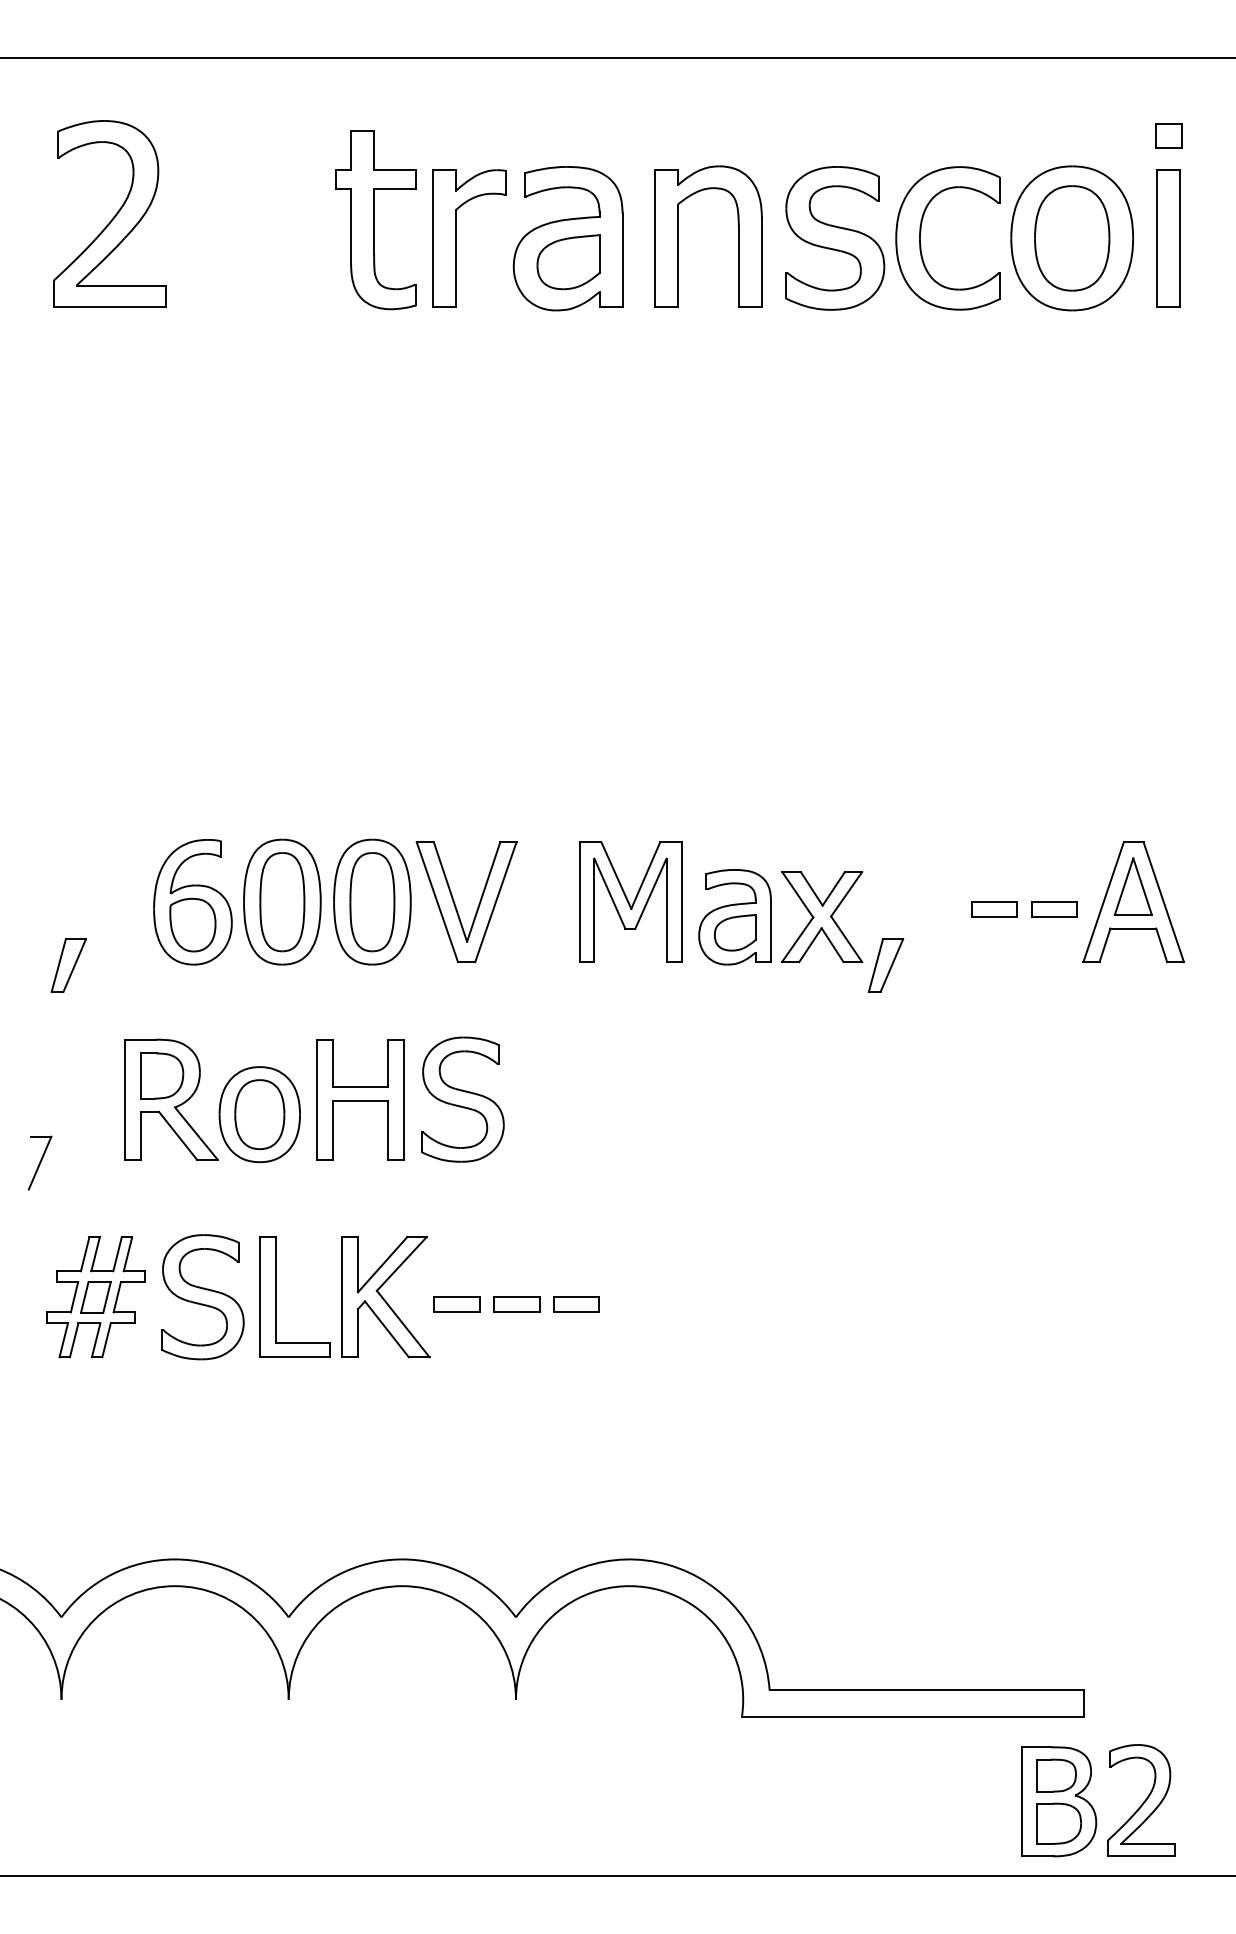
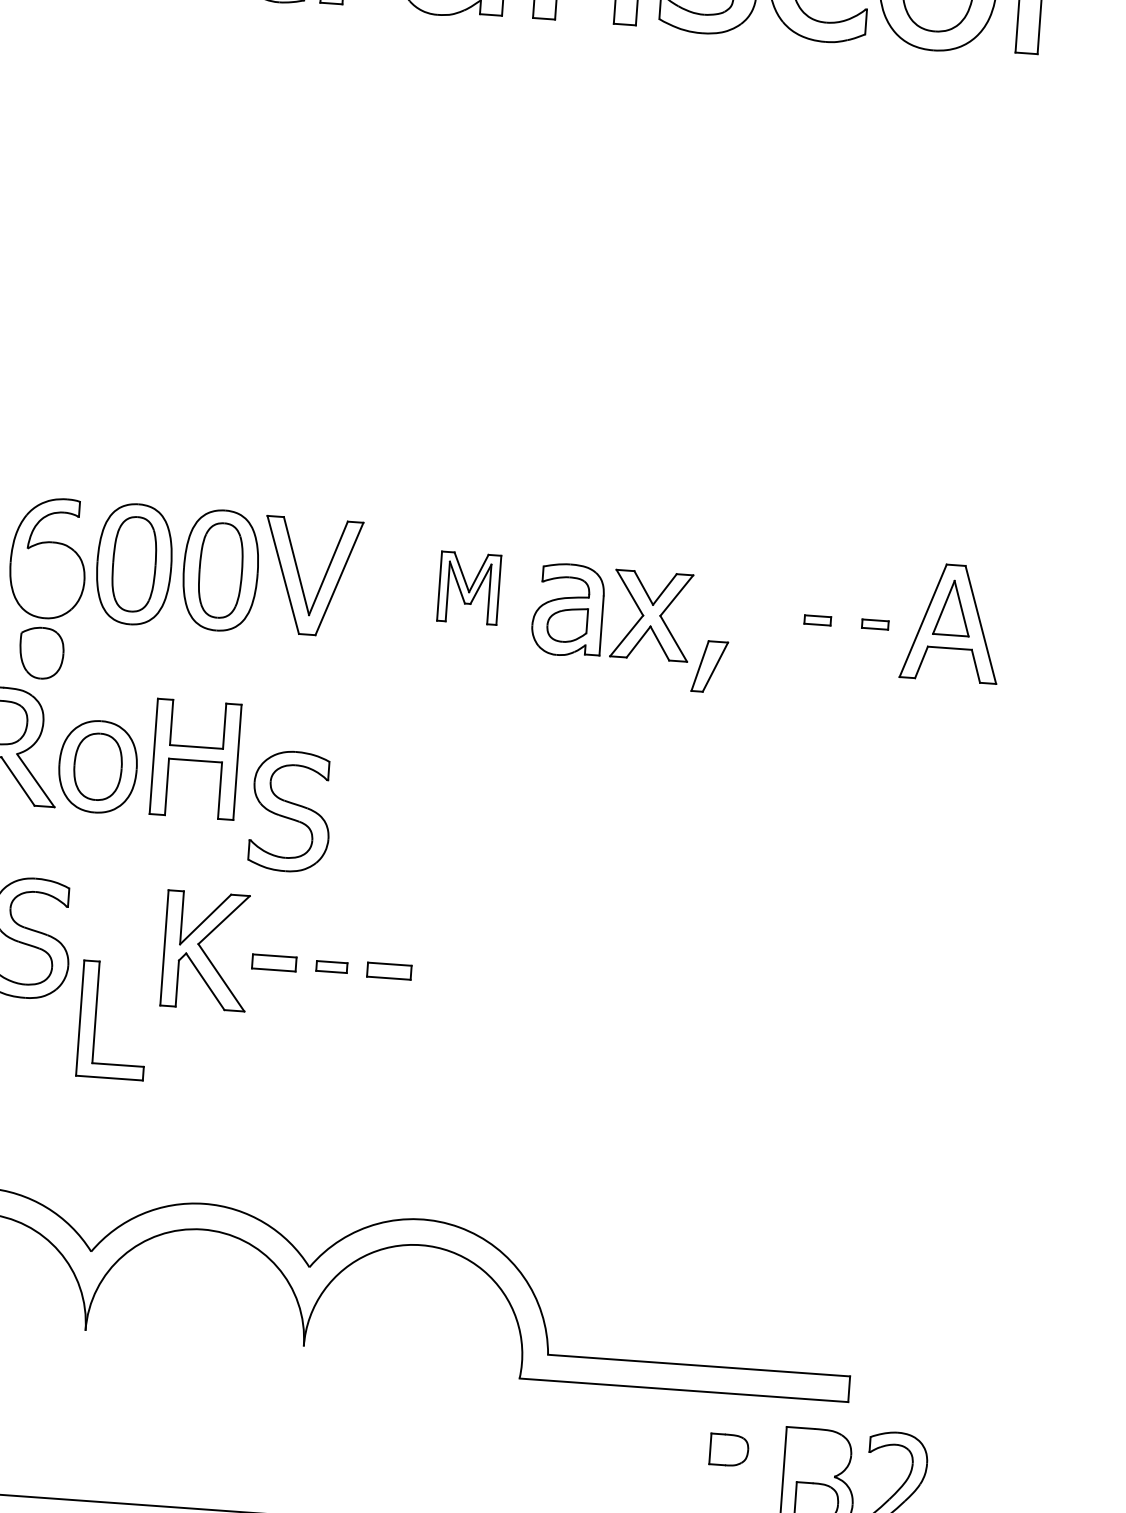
part: (630, 901) -> (468, 587), size x0.6
part: (994, 909) -> (817, 620), size x0.6
part: (1054, 909) -> (875, 624), size x0.6
part: (192, 924) -> (41, 652), moved
part: (462, 1099) -> (290, 811), moved
part: (276, 1296) -> (96, 1018), moved
part: (516, 1304) -> (331, 966), size x0.7
part: (1056, 1775) -> (729, 1450), moved

